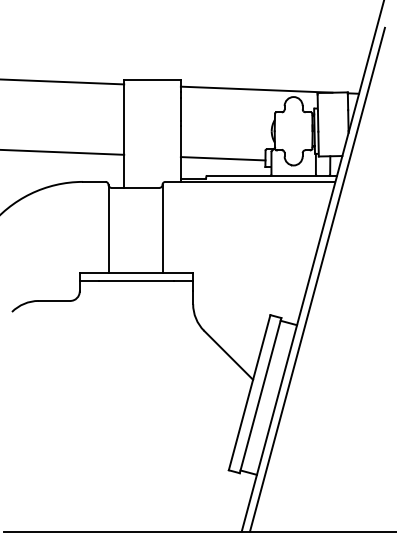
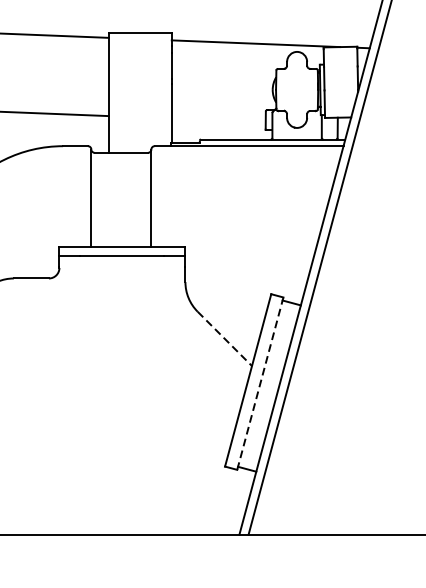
line: (222, 158) -> (218, 120), removed
line: (228, 355) -> (224, 339), solid -> dashed
line: (260, 395) -> (260, 383), solid -> dashed

